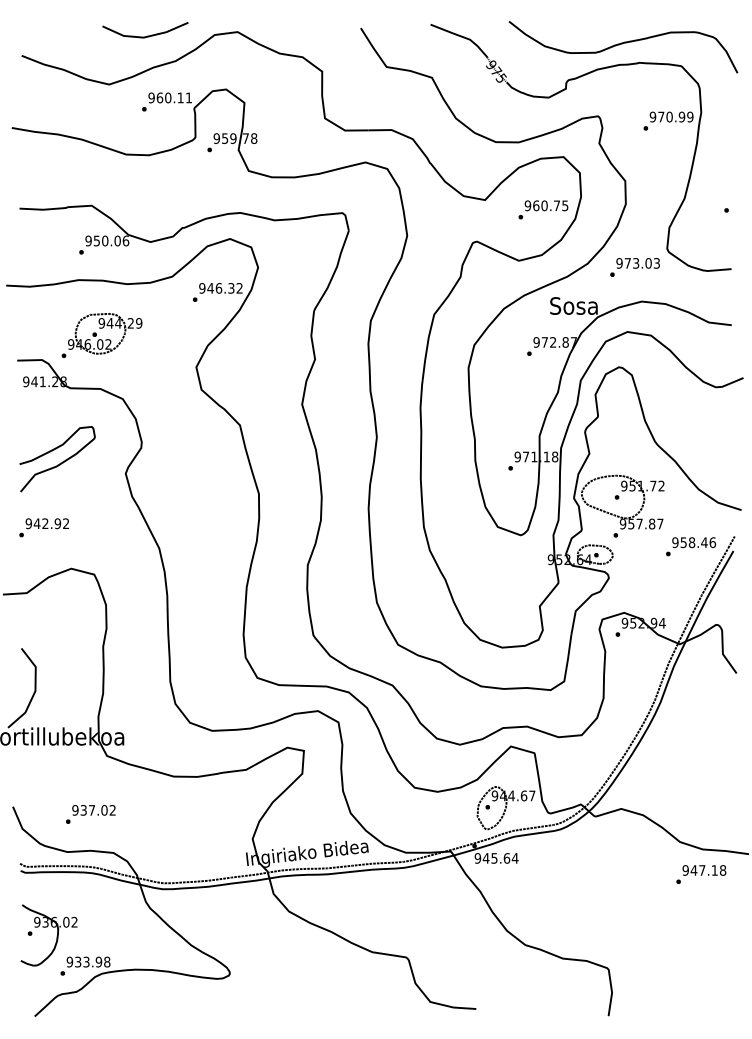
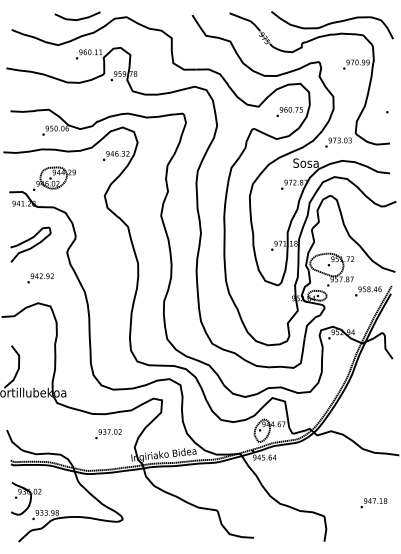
text: (43, 527) -> (40, 278), moved
text: (90, 815) -> (108, 434), moved
text: (700, 875) -> (373, 503), moved

